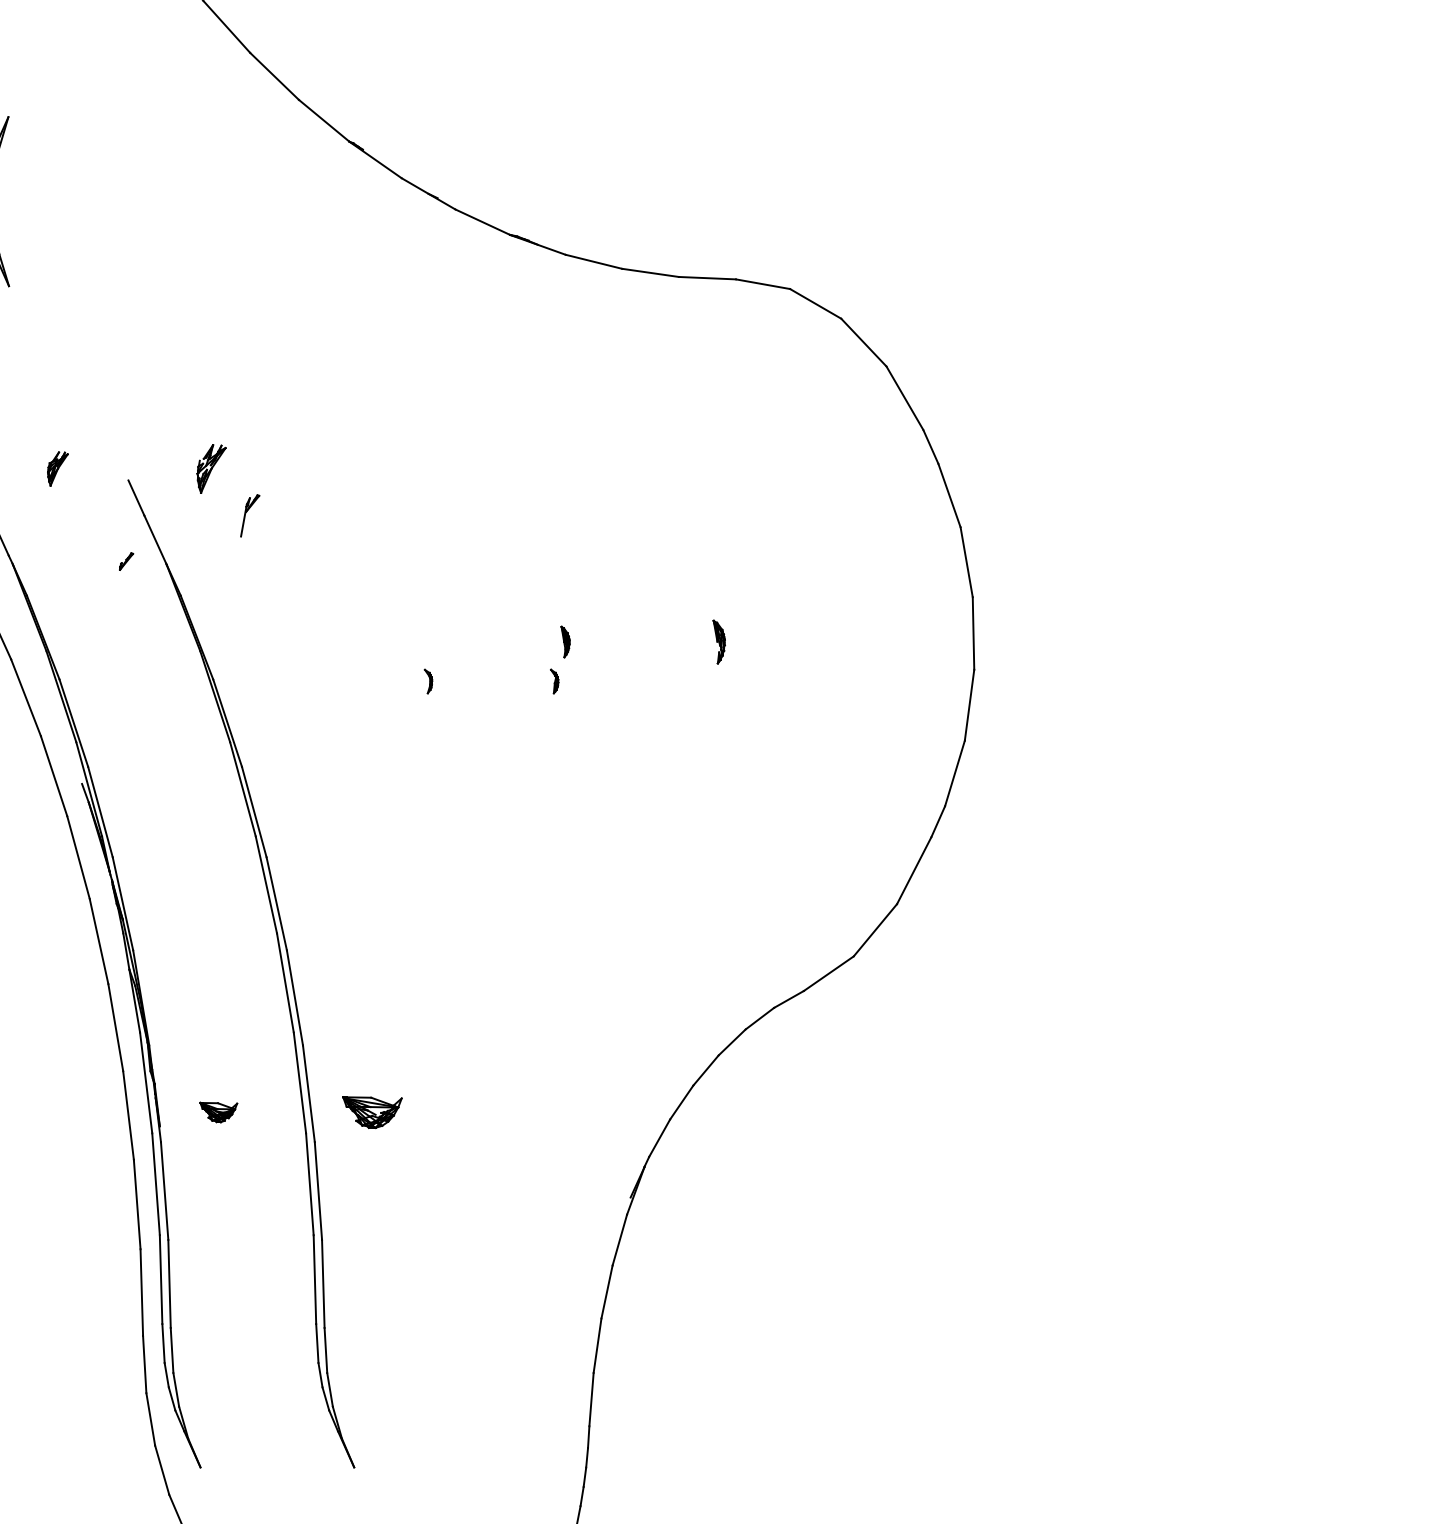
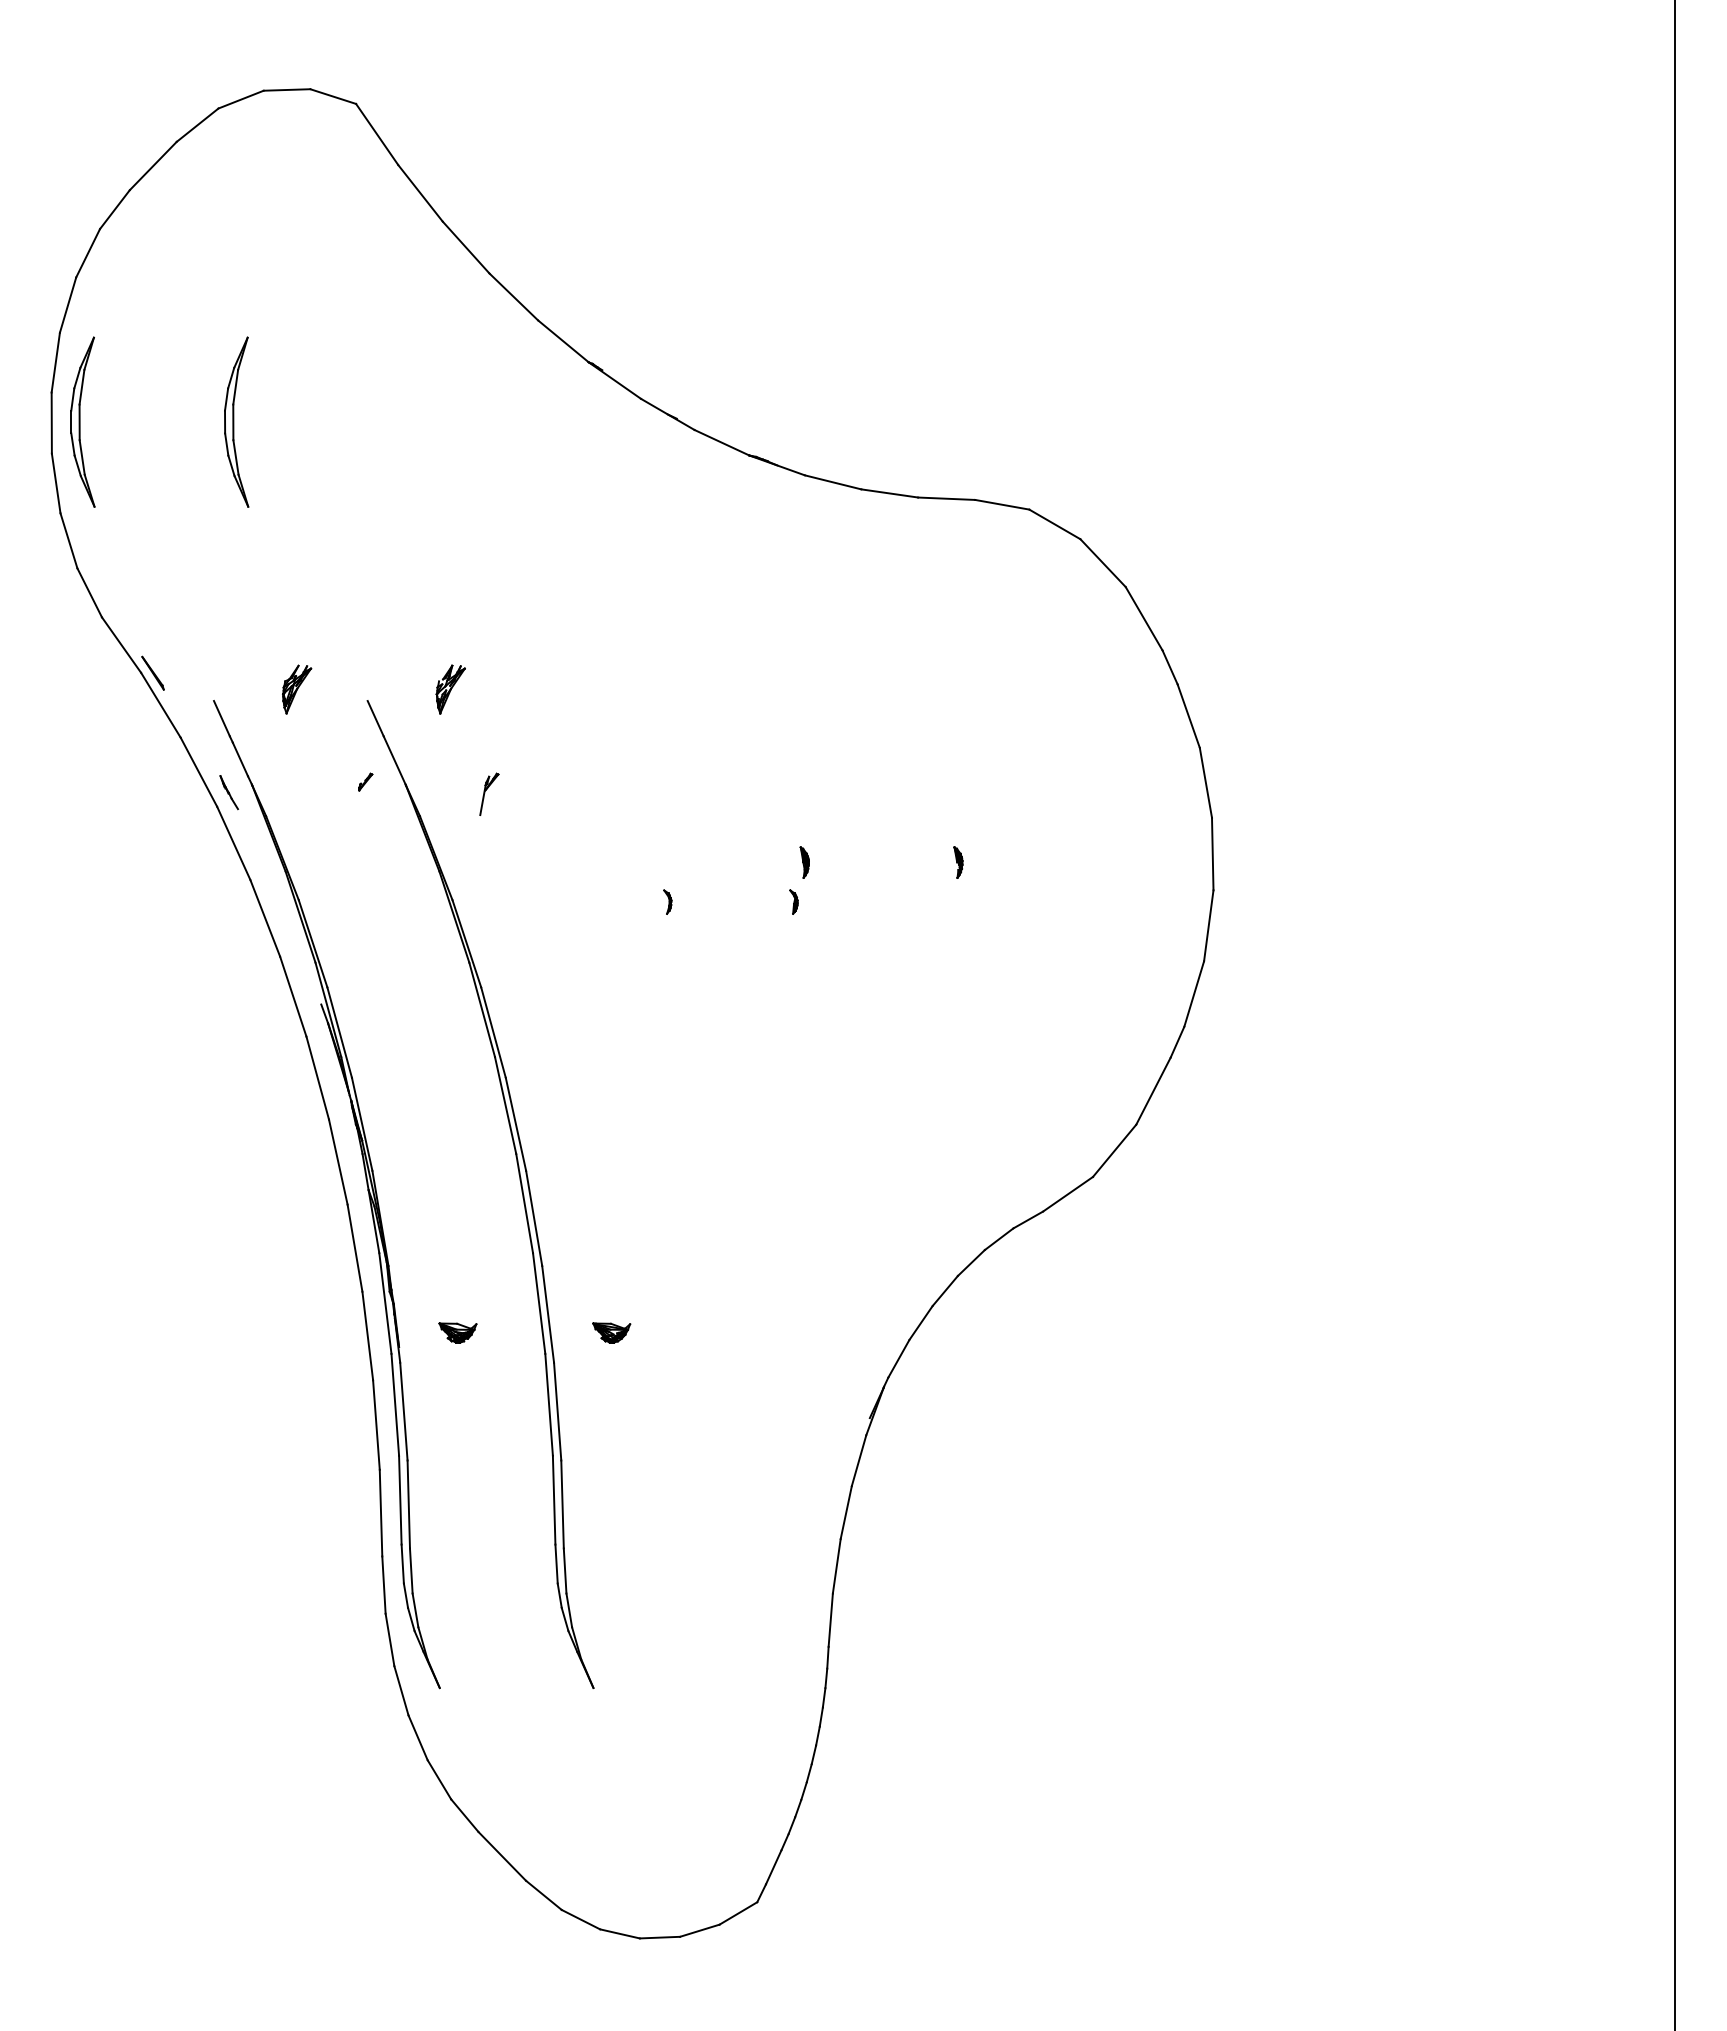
part: (58, 468) -> (297, 689), size x1.43
part: (250, 514) -> (489, 793), moved
part: (719, 641) -> (958, 862), size x0.71
part: (372, 1111) -> (611, 1332), size x0.62

